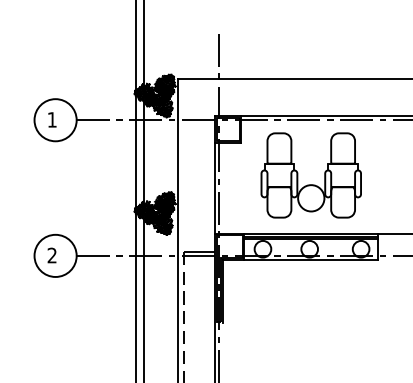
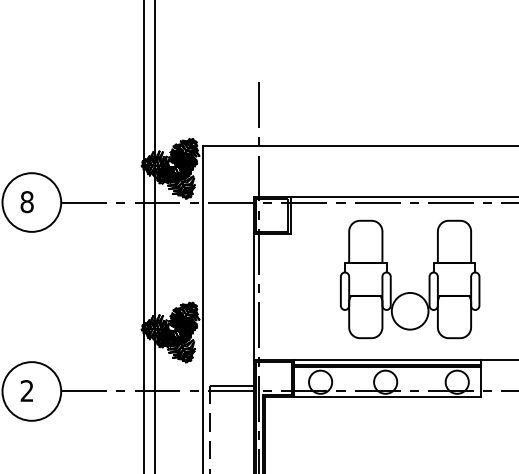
text: (51, 119) -> (26, 201), 1 -> 8
part: (310, 184) -> (409, 292), moved

